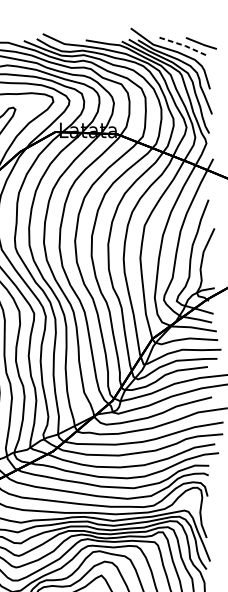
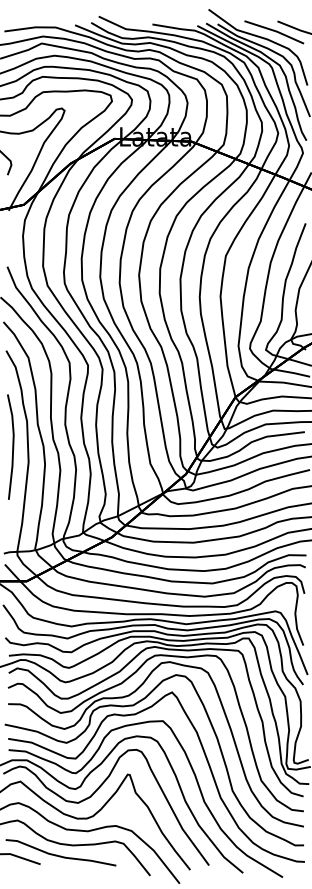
line: (184, 45) -> (275, 31), dashed -> solid

